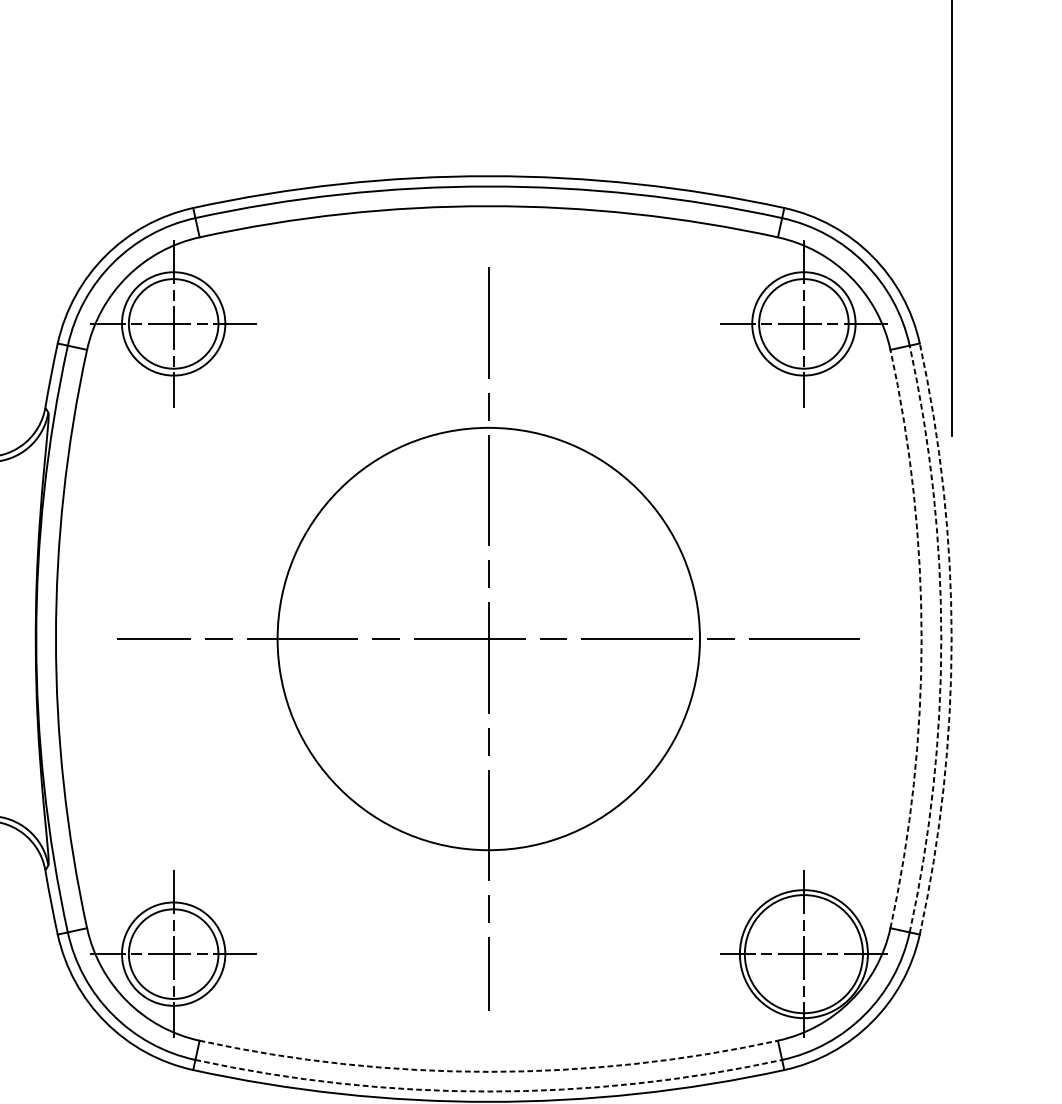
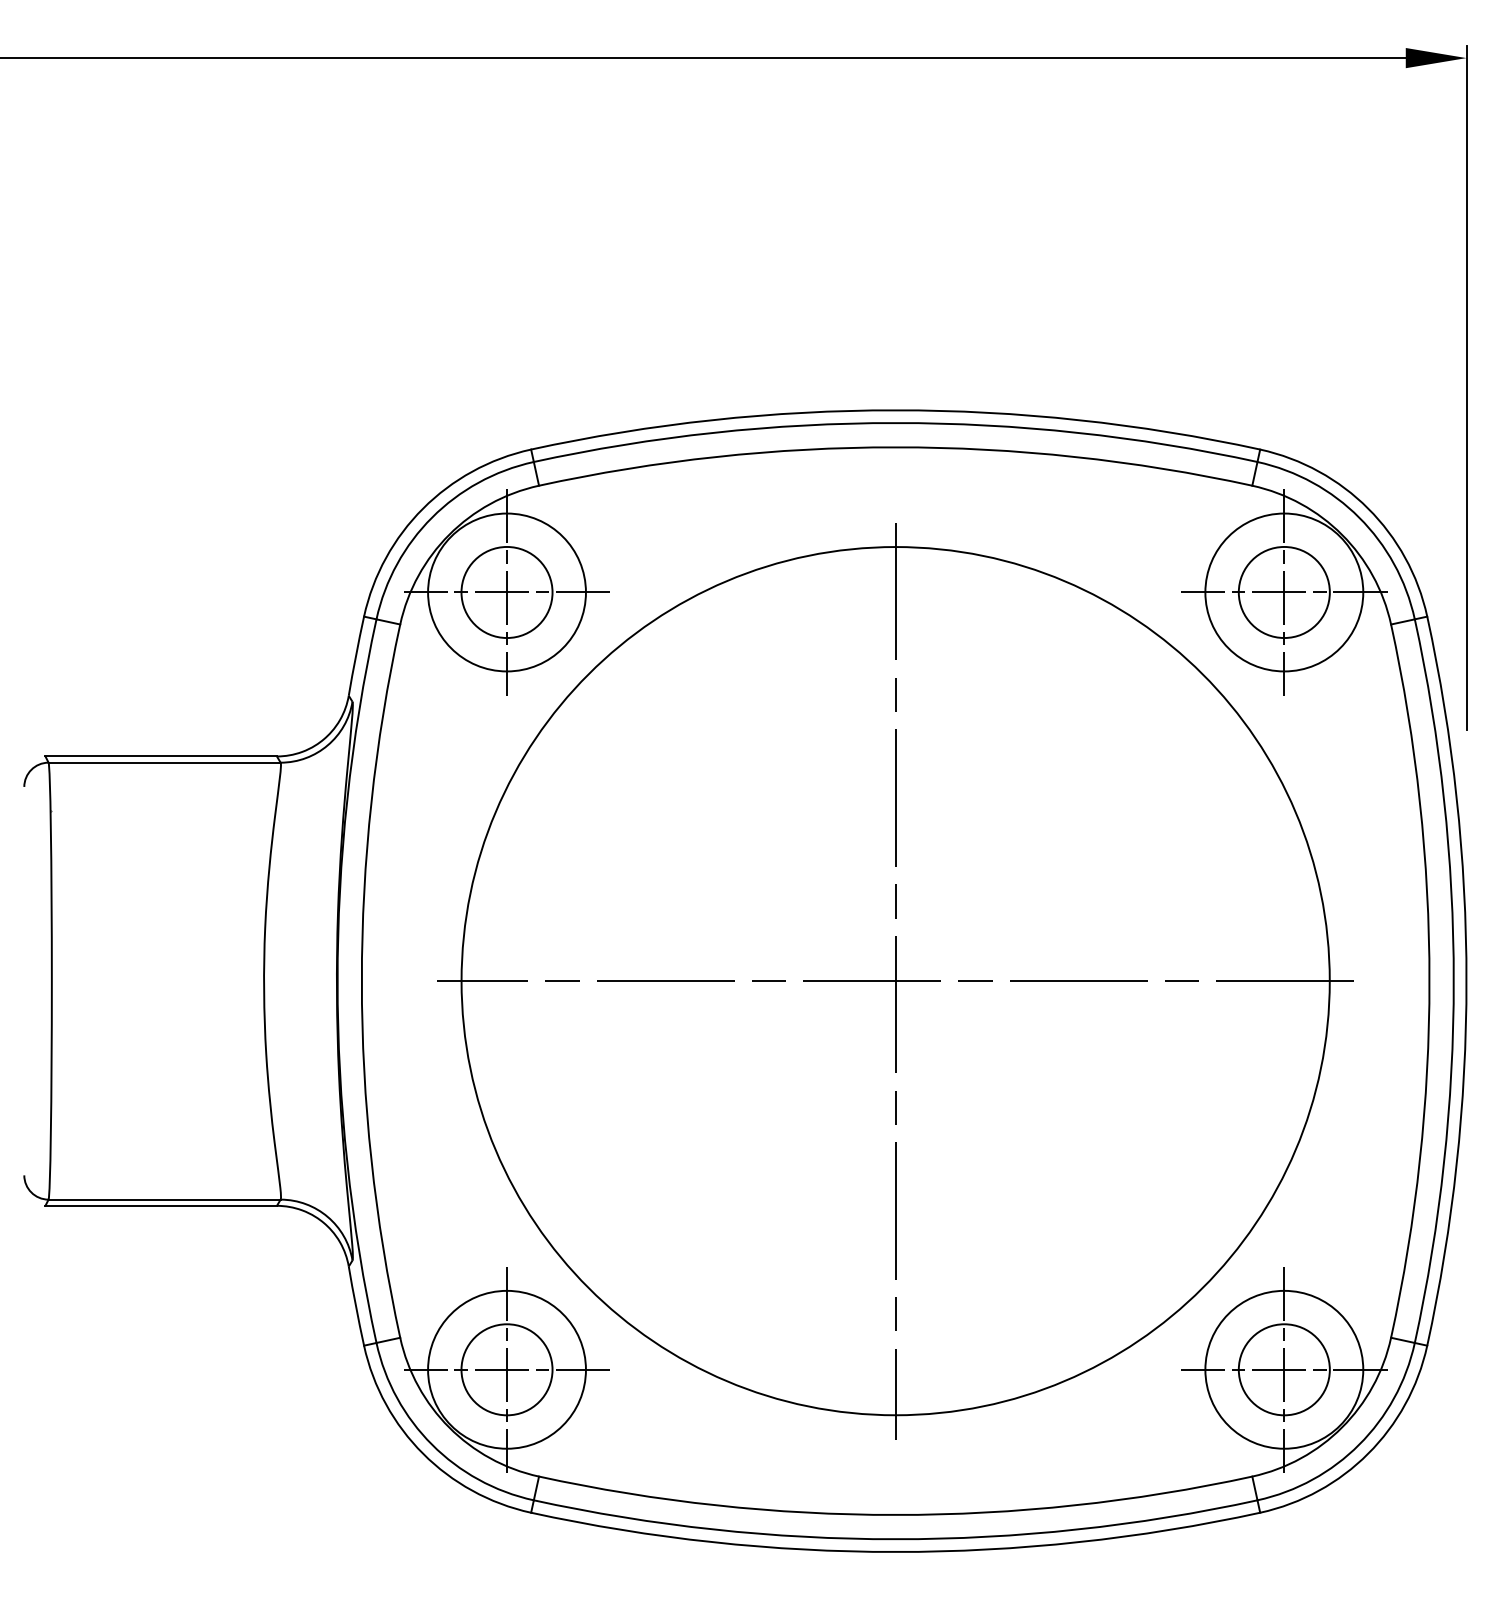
circle: (173, 323) -> (506, 592), size x0.71
circle: (173, 323) -> (506, 592), size x1.43
circle: (803, 323) -> (1283, 592), size x0.71
circle: (804, 323) -> (1284, 592), size x1.43
circle: (488, 639) -> (895, 981), size x1.67
arc: (921, 639) -> (1429, 981), dashed -> solid
arc: (941, 639) -> (1453, 981), dashed -> solid
arc: (951, 639) -> (1466, 981), dashed -> solid
circle: (173, 953) -> (506, 1369), size x0.71
circle: (173, 953) -> (506, 1369), size x1.43
circle: (803, 953) -> (1283, 1369), size x0.62
arc: (488, 1071) -> (895, 1514), dashed -> solid
arc: (488, 1091) -> (895, 1539), dashed -> solid

